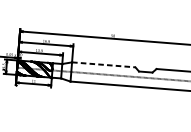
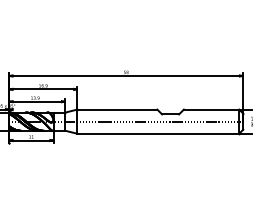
line: (103, 64) -> (117, 109), dashed -> solid

